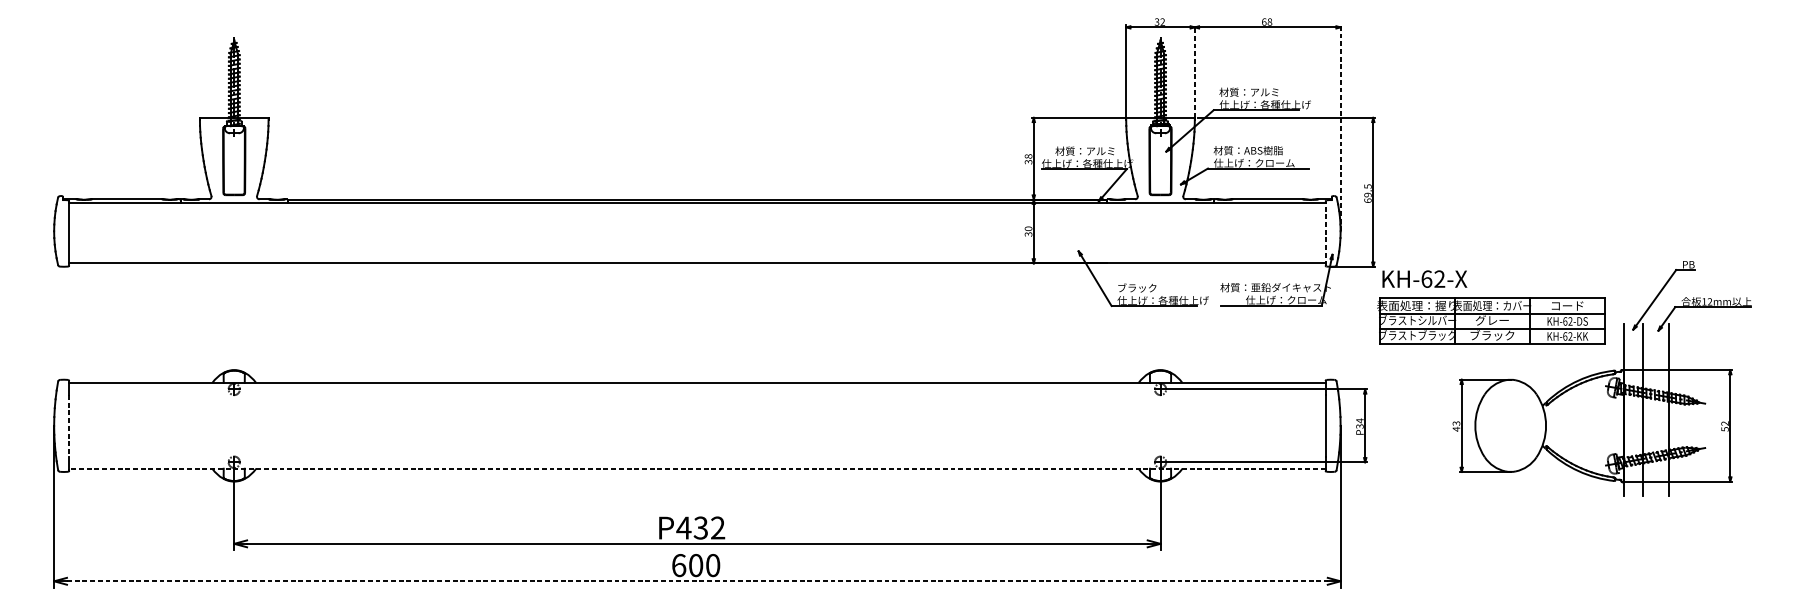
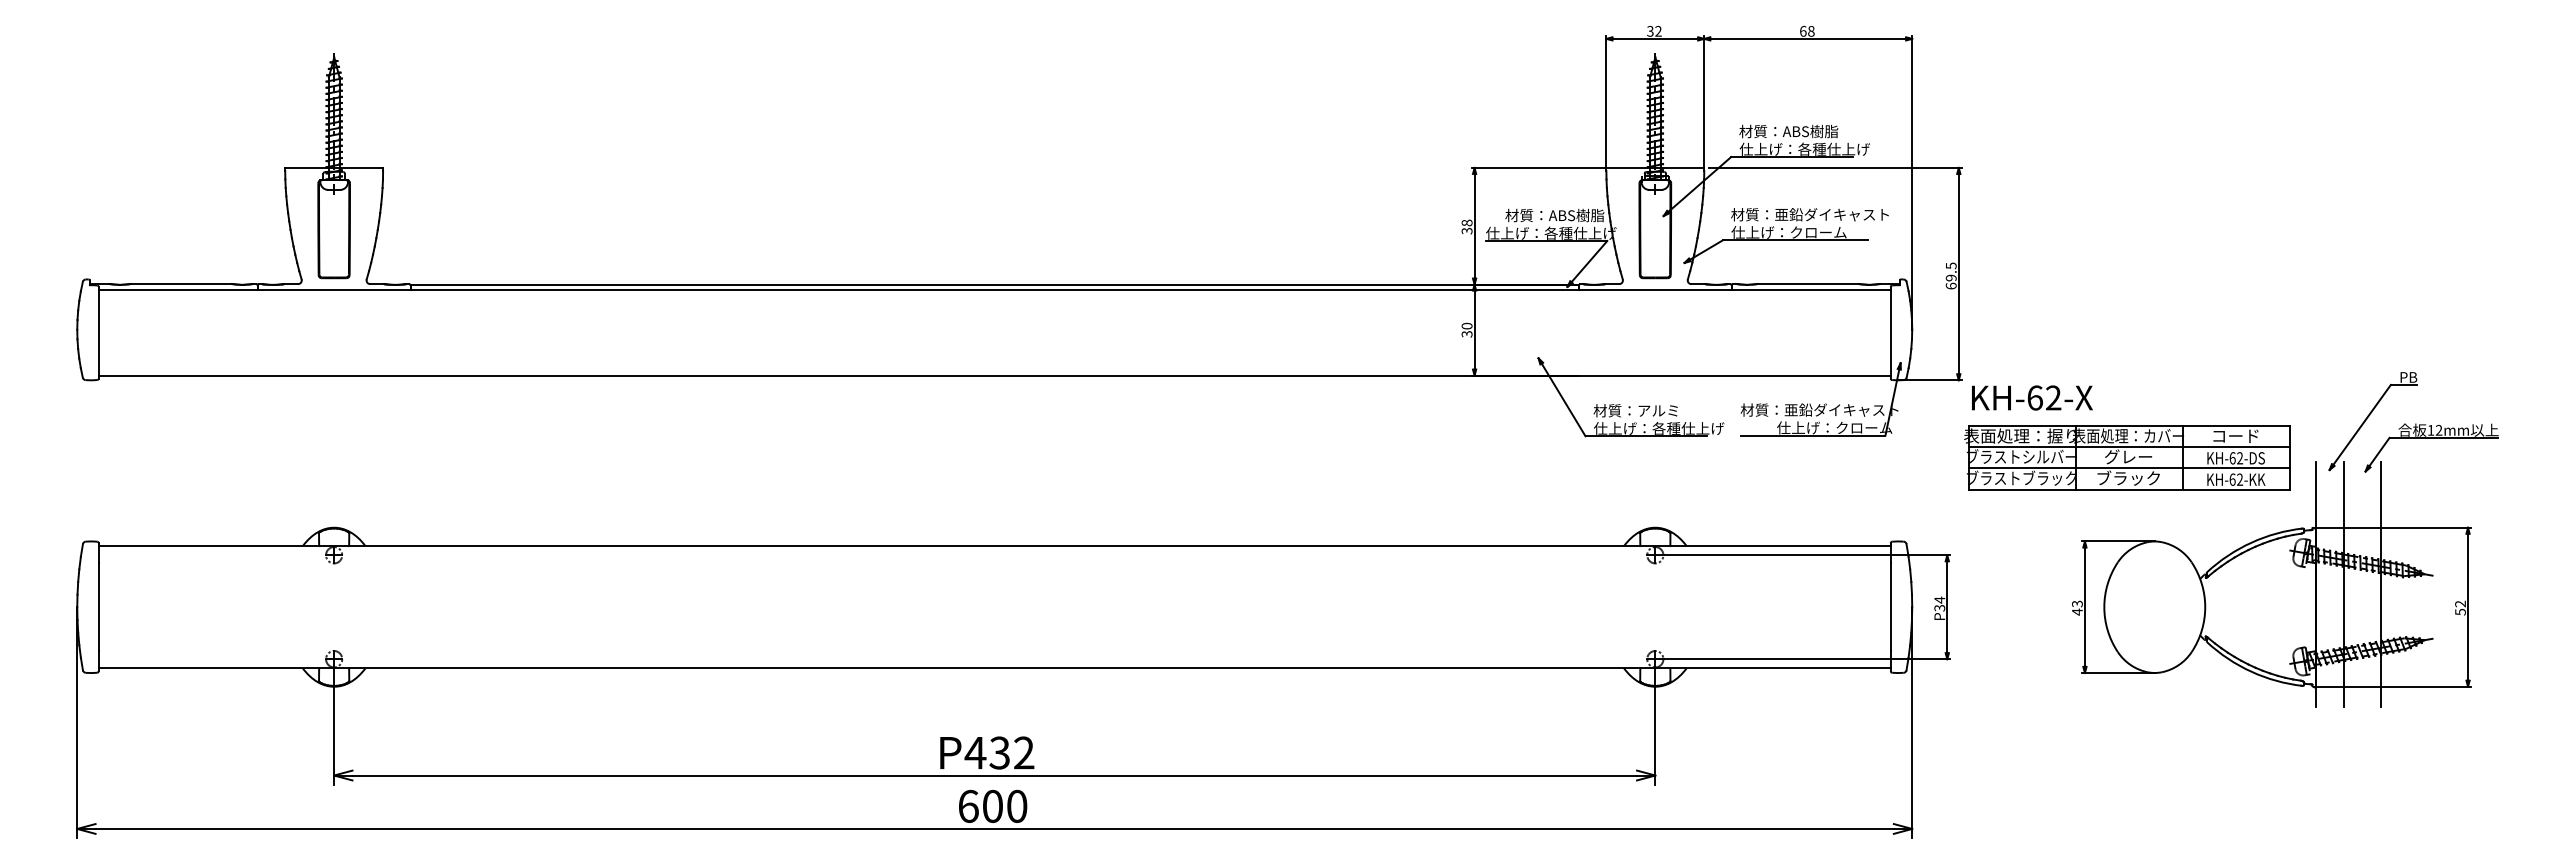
line: (1195, 71) -> (1704, 101), dashed -> solid
text: (1269, 92) -> (1810, 131), 材質：アルミ -> 材質：ABS樹脂
line: (1340, 128) -> (1912, 182), dashed -> solid
text: (1284, 150) -> (1831, 214), 材質：ABS樹脂 -> 材質：亜鉛ダイキャスト
text: (1105, 151) -> (1576, 215), 材質：アルミ -> 材質：ABS樹脂
line: (1325, 233) -> (1890, 332), dashed -> solid
text: (1146, 287) -> (1635, 410), ブラック -> 材質：アルミ
line: (69, 426) -> (98, 607), dashed -> solid
line: (697, 468) -> (994, 668), dashed -> solid
line: (697, 580) -> (995, 828), dashed -> solid

